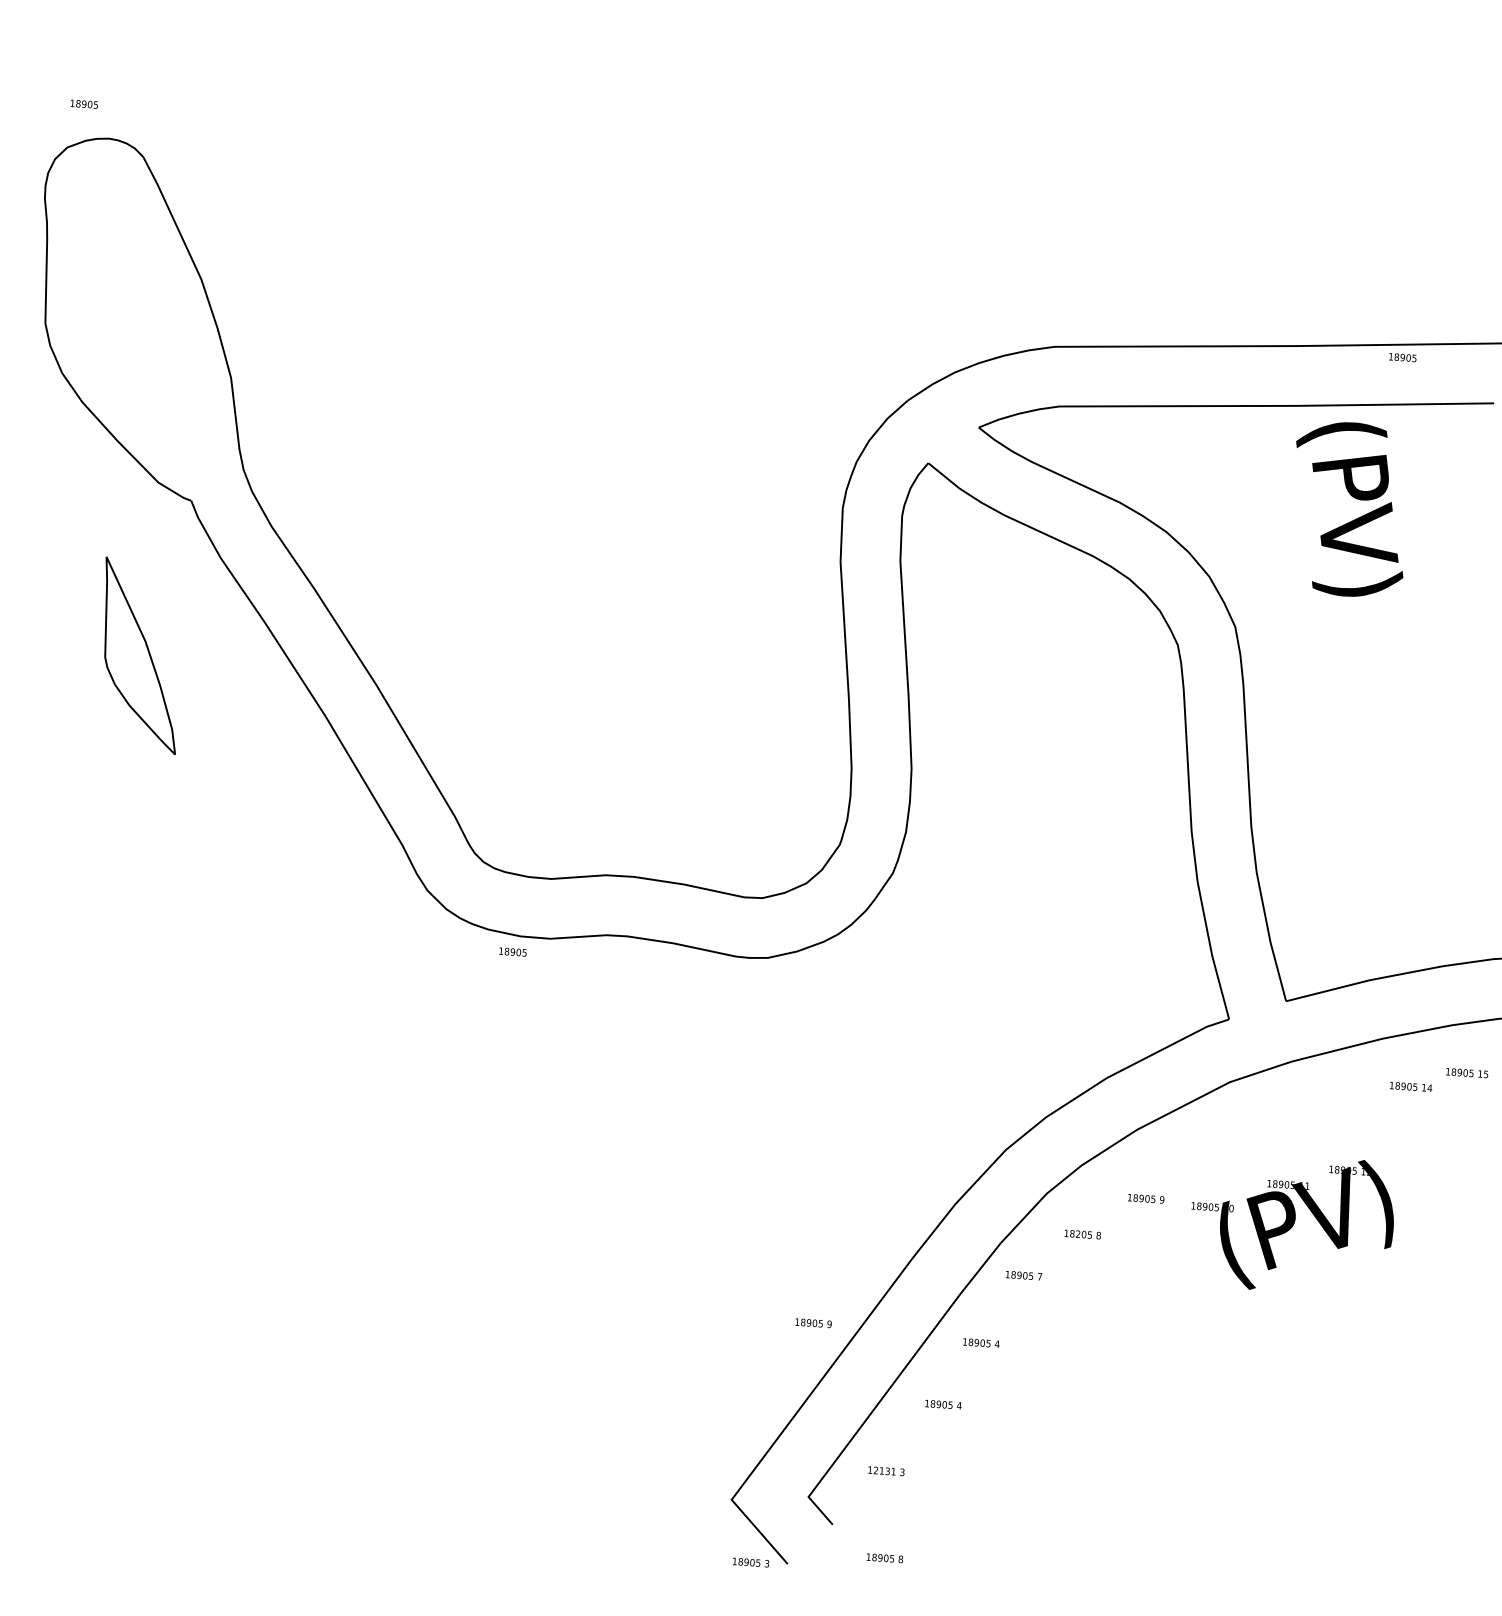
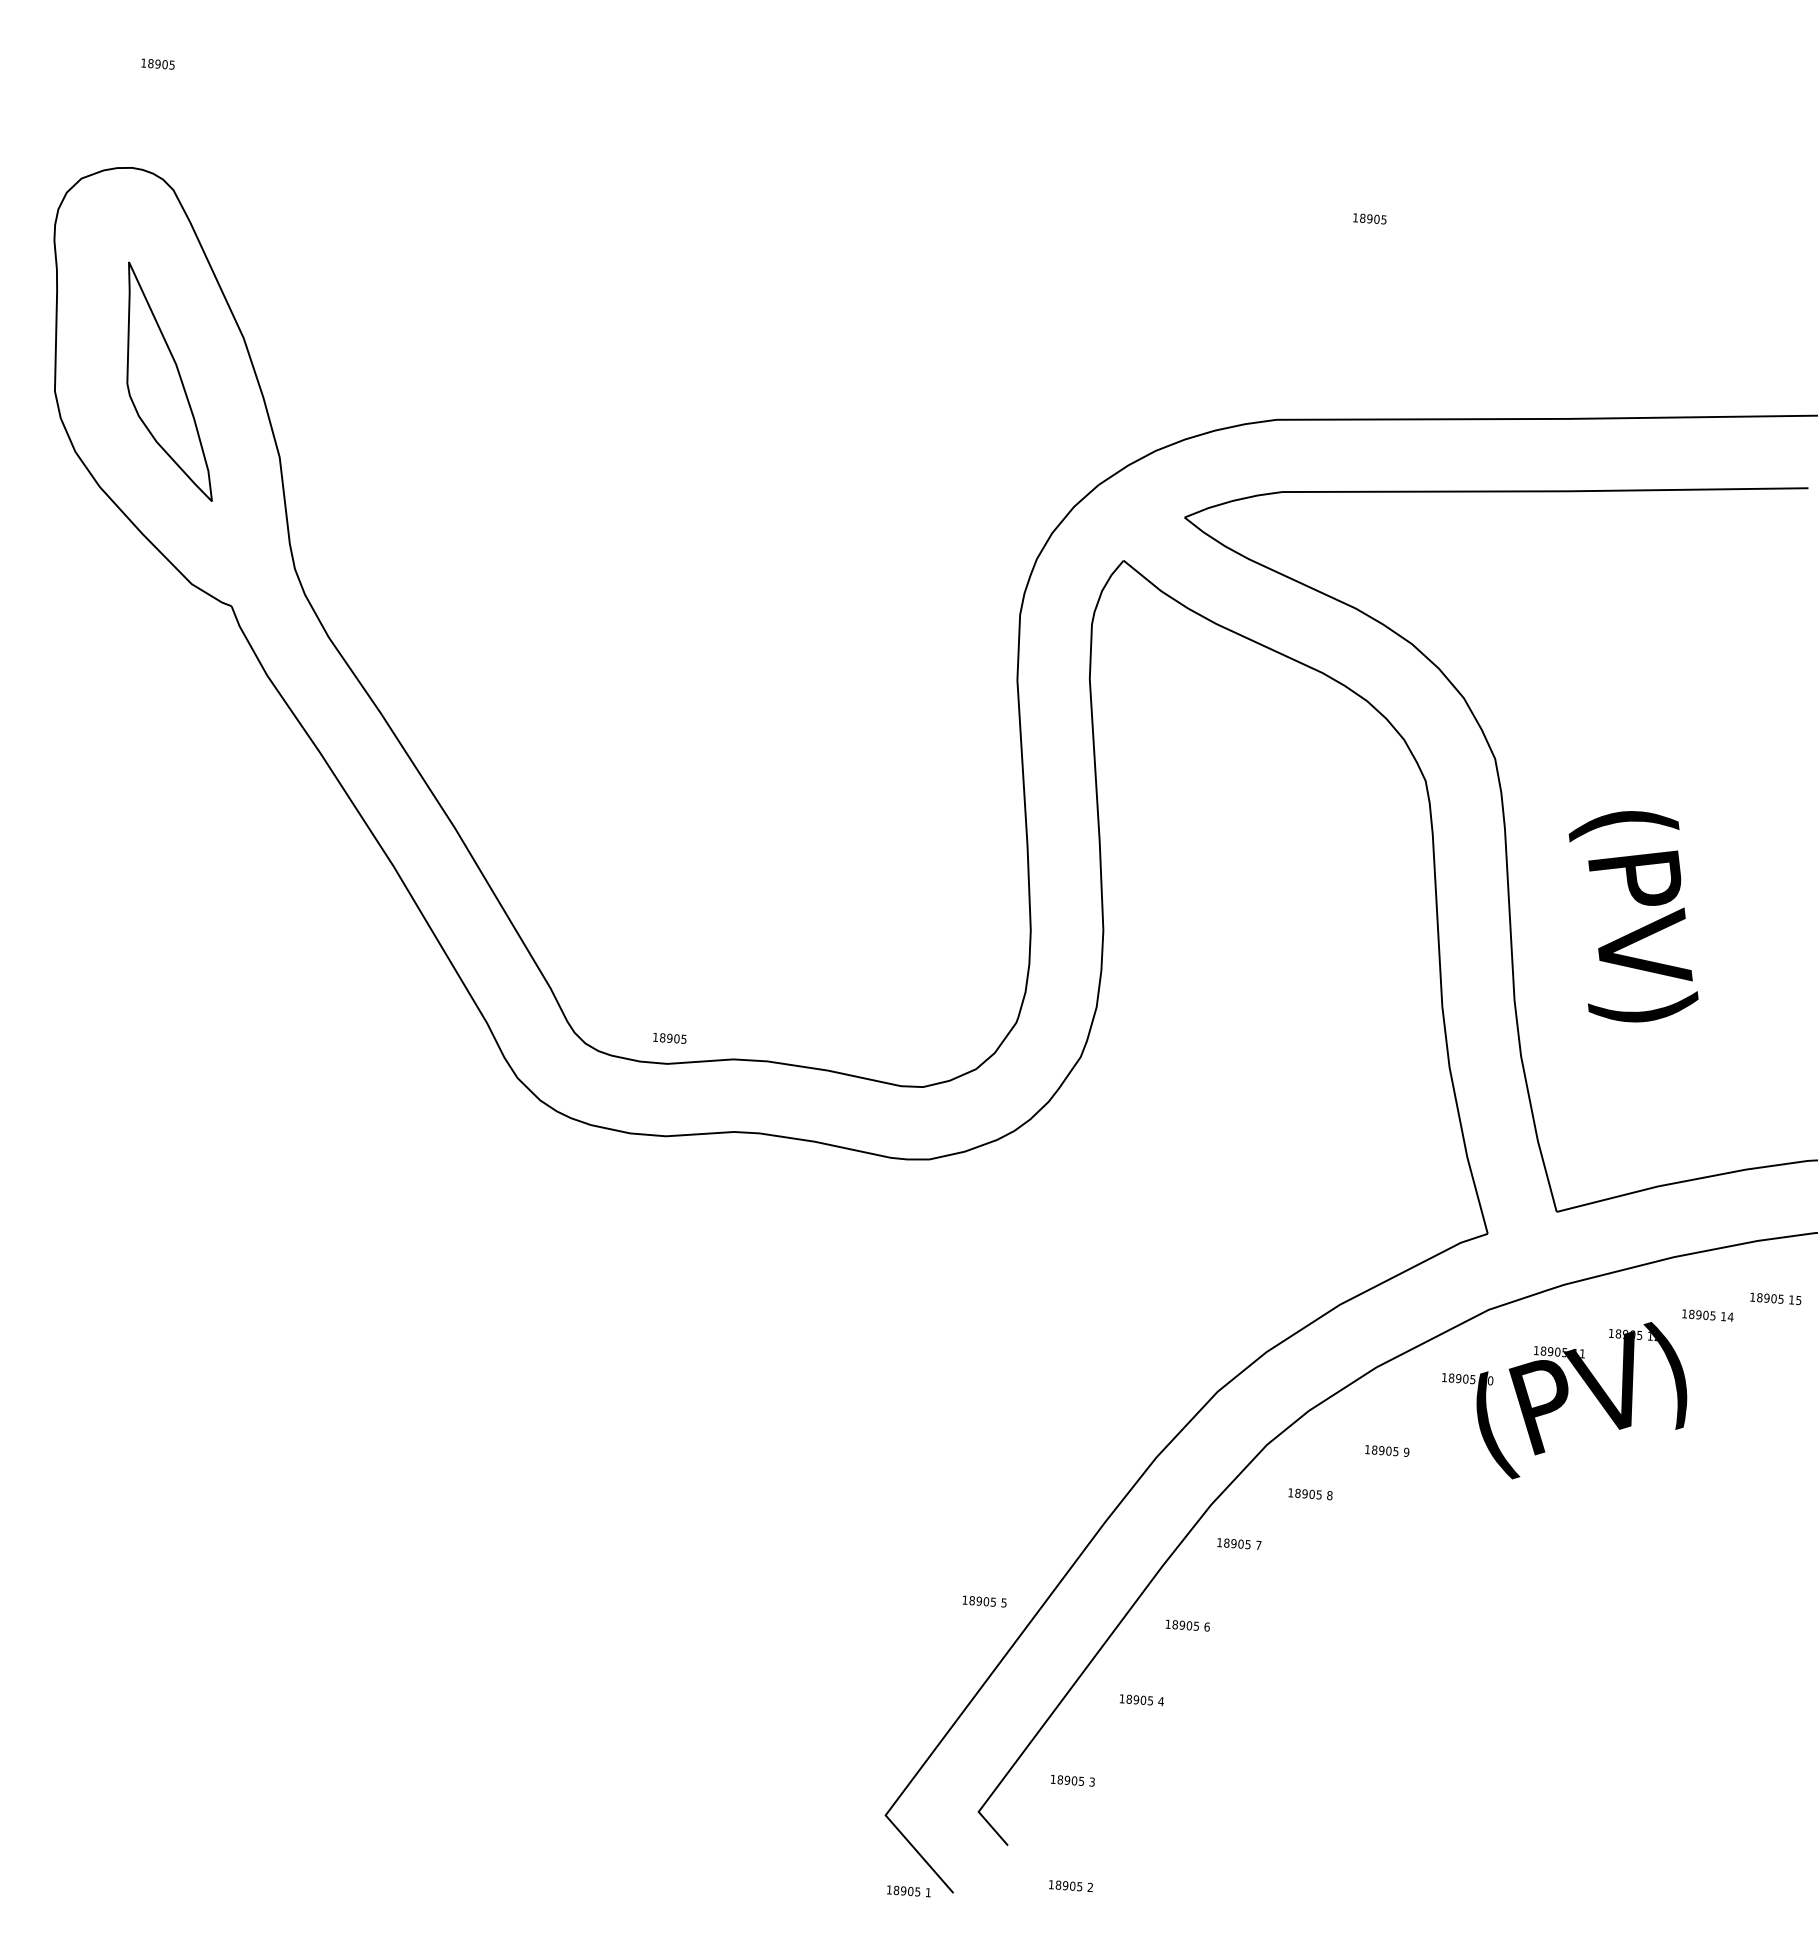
text: (83, 103) -> (157, 63), moved
text: (1402, 357) -> (1369, 218), moved
text: (1349, 509) -> (1633, 916), moved
part: (140, 655) -> (169, 381), moved
text: (512, 952) -> (669, 1038), moved
text: (1292, 1224) -> (1564, 1400), moved
text: (1077, 1233) -> (1304, 1493), 18205 -> 18905
text: (829, 1323) -> (1003, 1602), 9 -> 5
text: (996, 1343) -> (1206, 1626), 4 -> 6
text: (884, 1471) -> (1070, 1780), 12131 -> 18905
text: (900, 1559) -> (1090, 1887), 8 -> 2
text: (766, 1563) -> (927, 1892), 3 -> 1

